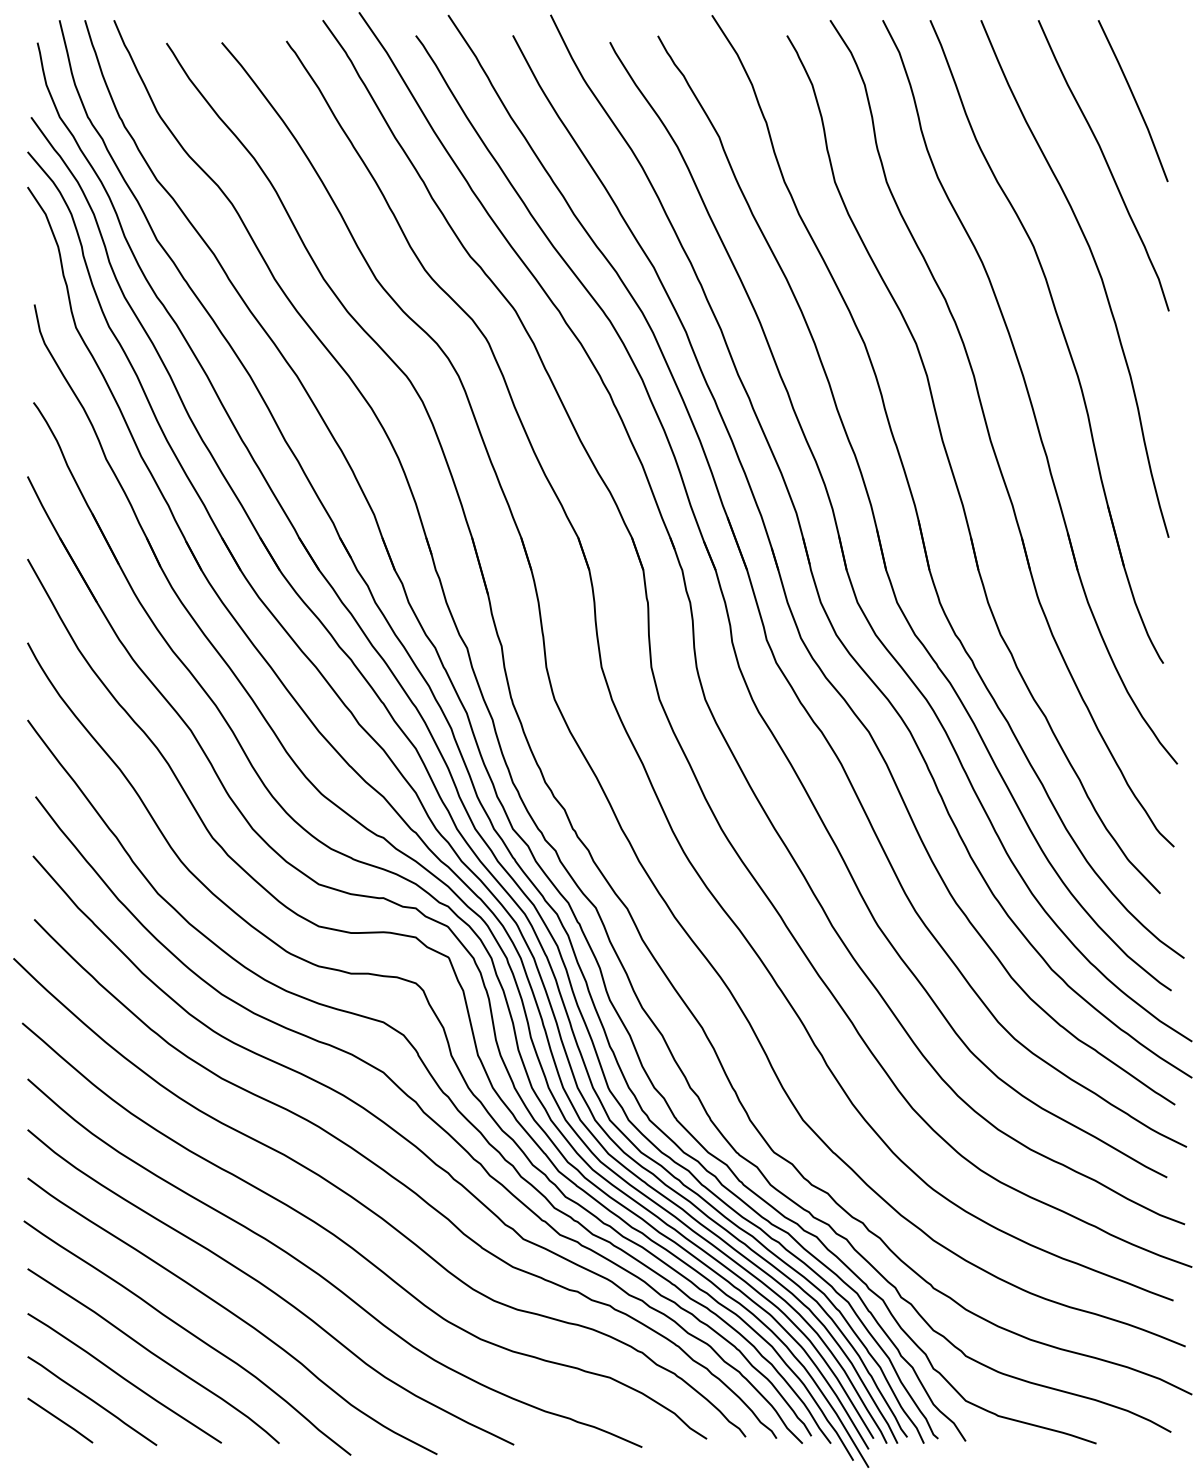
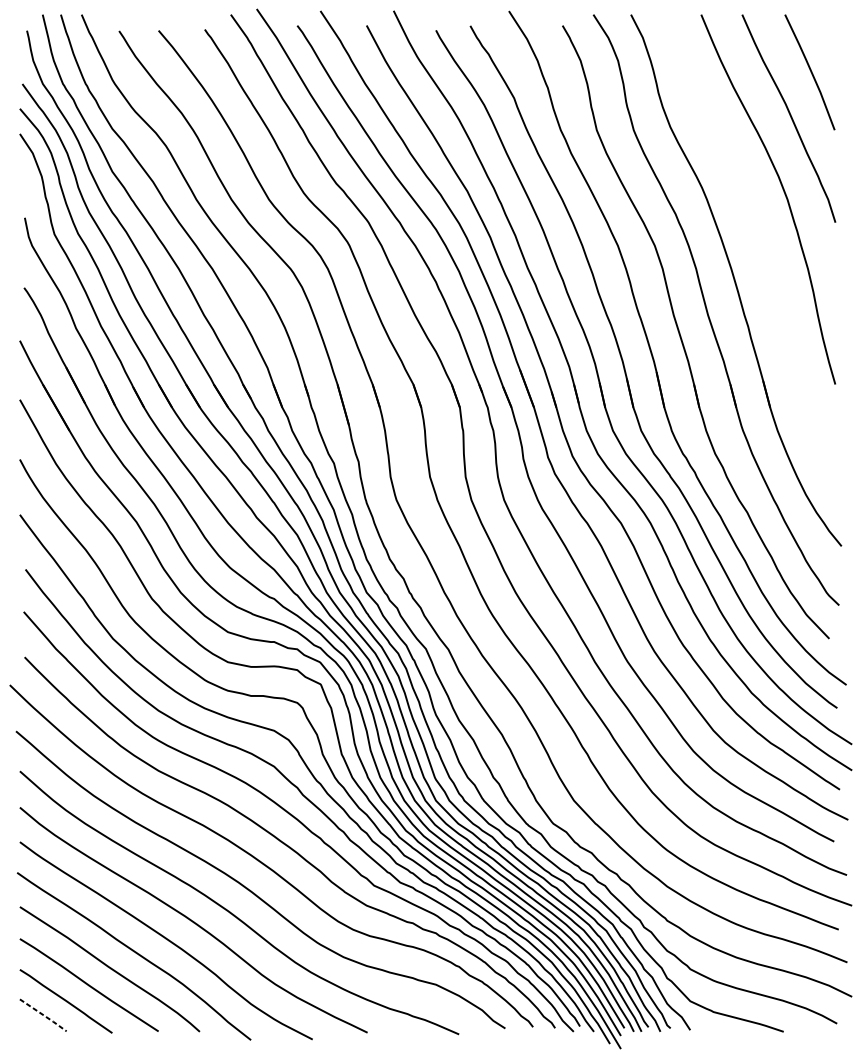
part: (1062, 334) -> (759, 239), removed
line: (61, 1420) -> (44, 1015), solid -> dashed

